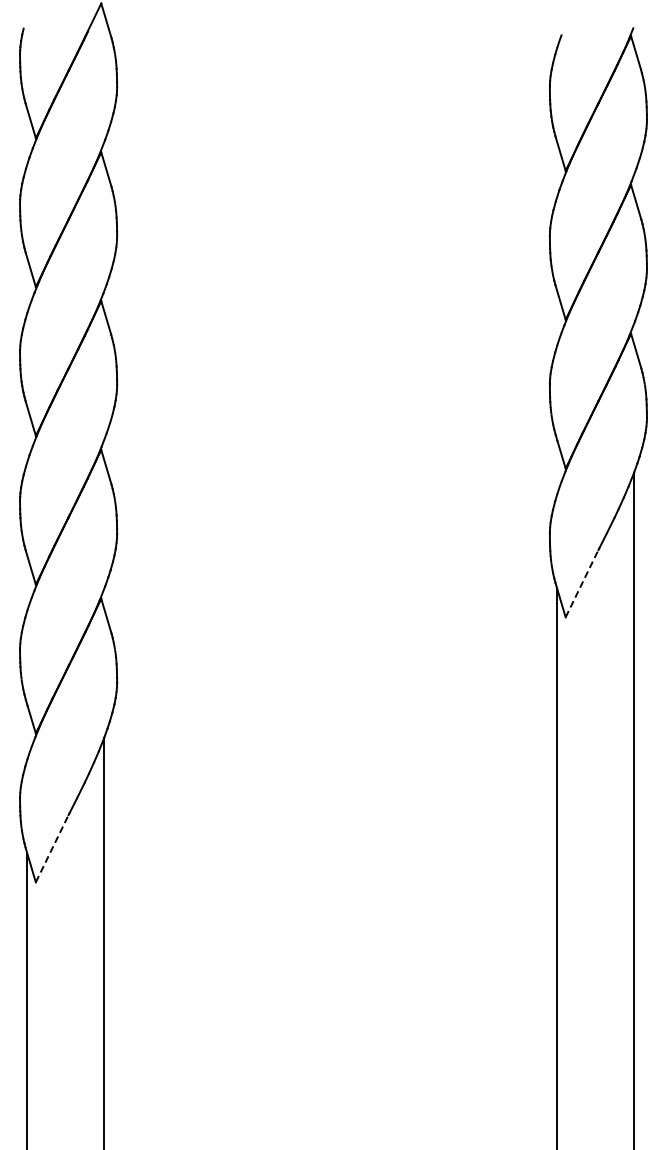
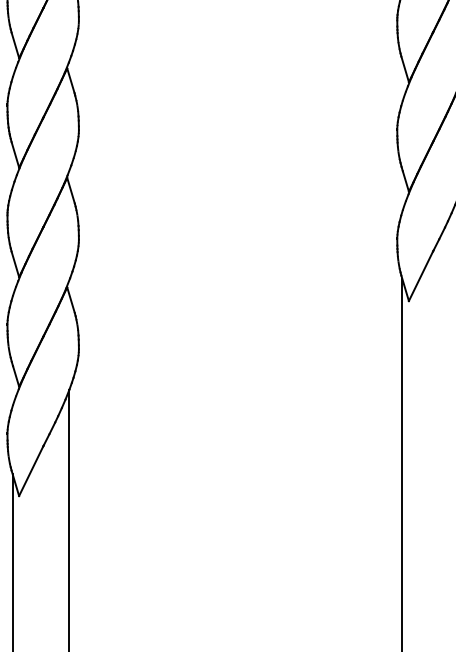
line: (582, 583) -> (421, 276), dashed -> solid
line: (52, 848) -> (31, 471), dashed -> solid

